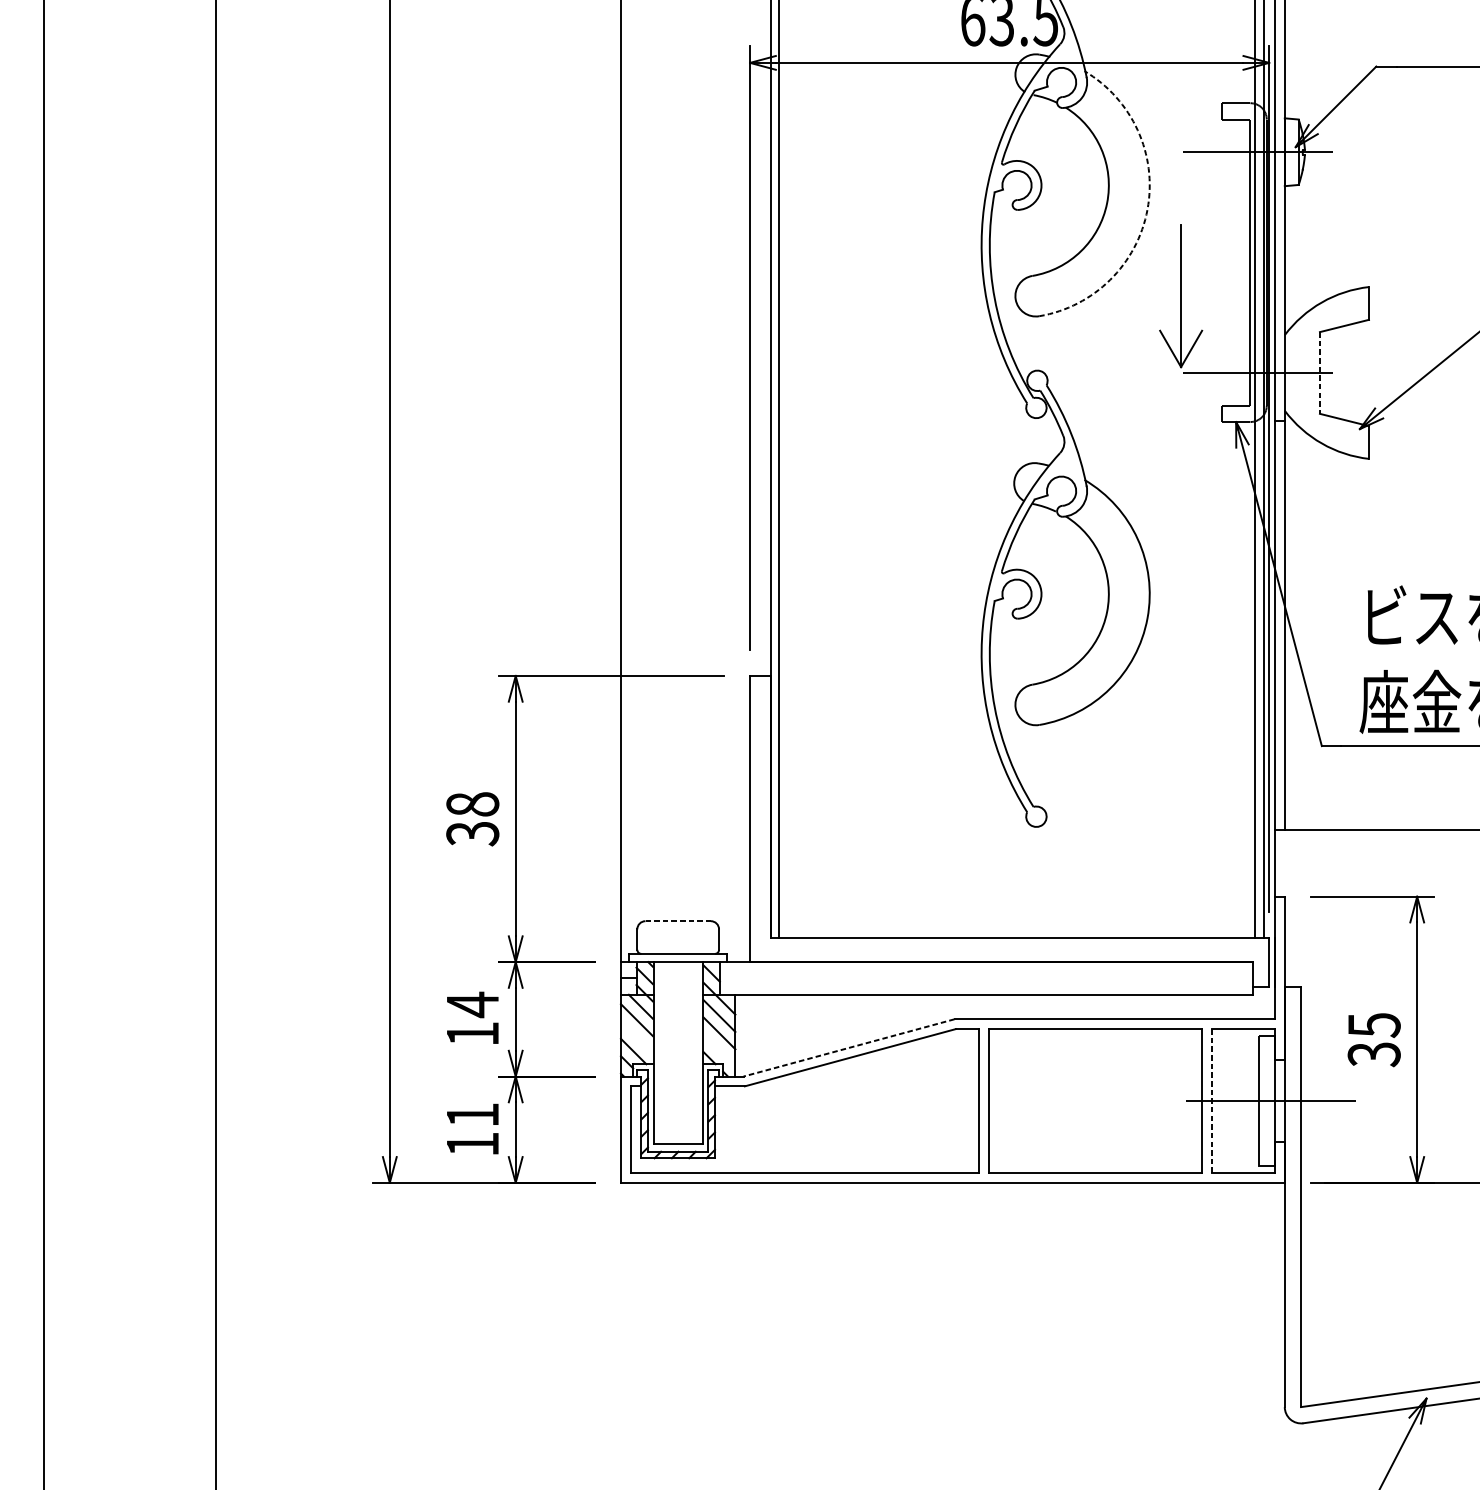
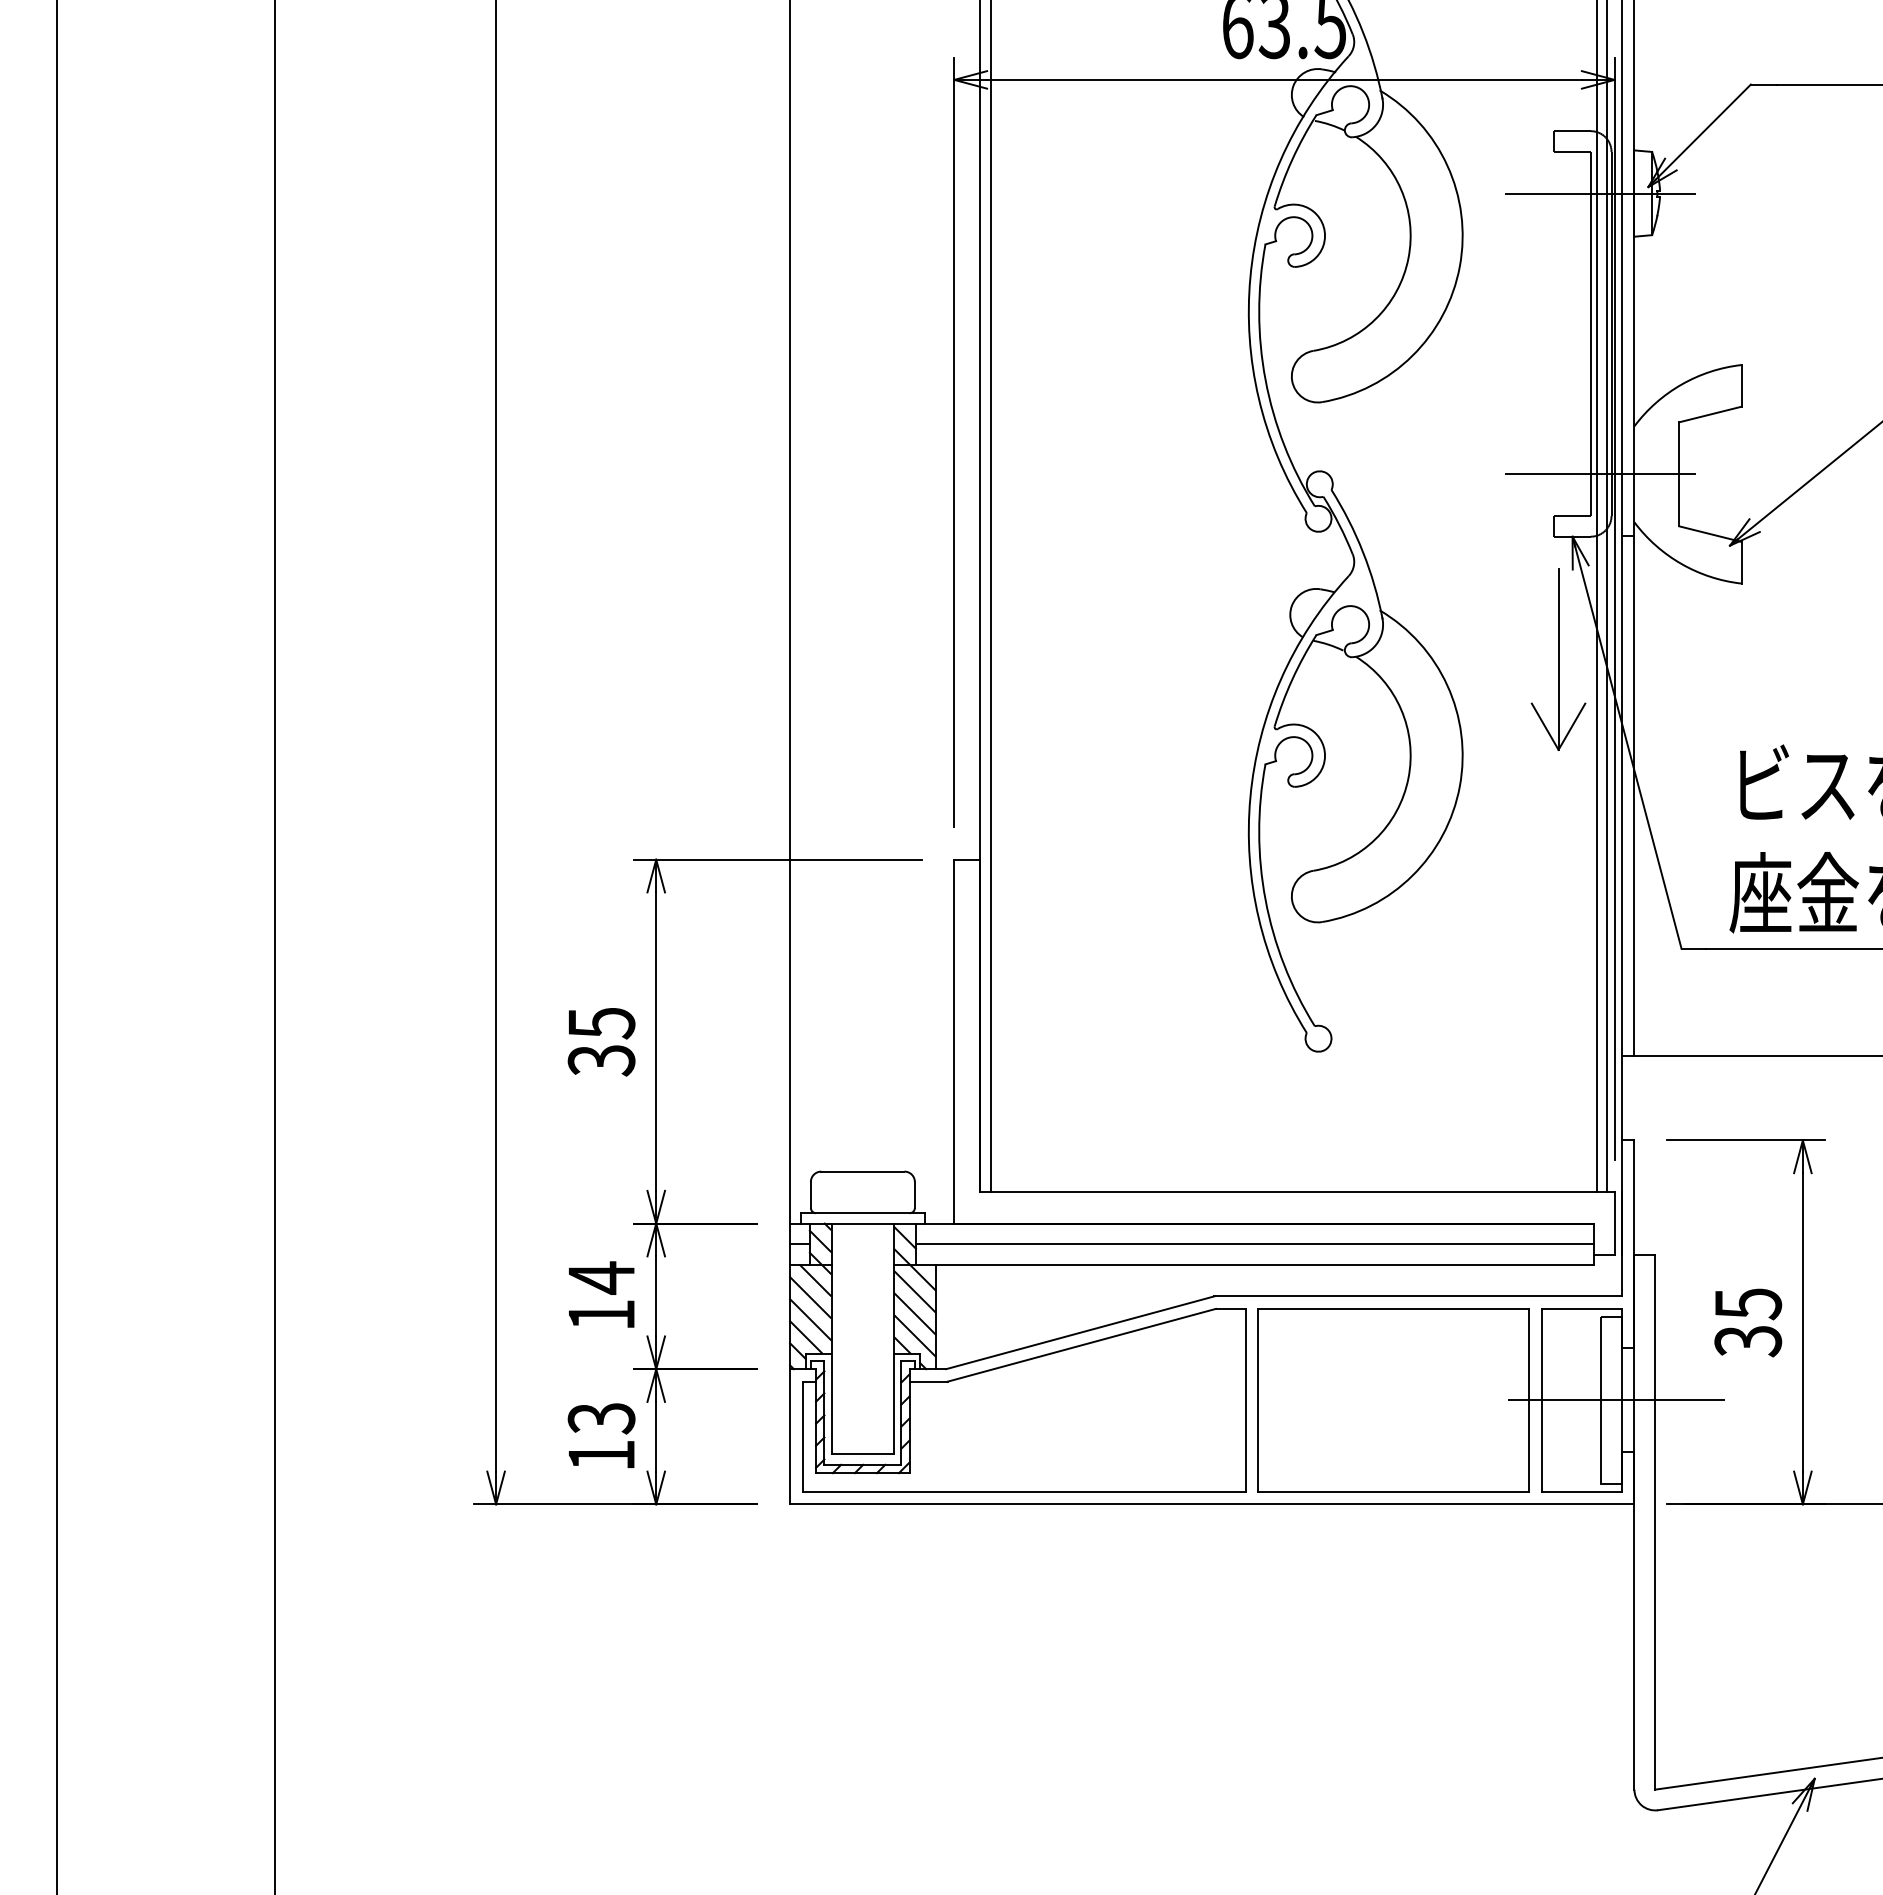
arc: (1147, 209) -> (1459, 266), dashed -> solid
part: (1181, 296) -> (1558, 659), moved
line: (1320, 373) -> (1679, 474), dashed -> solid
text: (472, 804) -> (601, 1023), 38 -> 35
line: (677, 921) -> (862, 1171), dashed -> solid
line: (986, 978) -> (1254, 1244), added
line: (637, 1037) -> (810, 1319), added
line: (849, 1047) -> (1080, 1332), dashed -> solid
line: (719, 1050) -> (915, 1336), added
line: (1211, 1101) -> (1541, 1400), dashed -> solid
text: (472, 1115) -> (601, 1418), 11 -> 13

